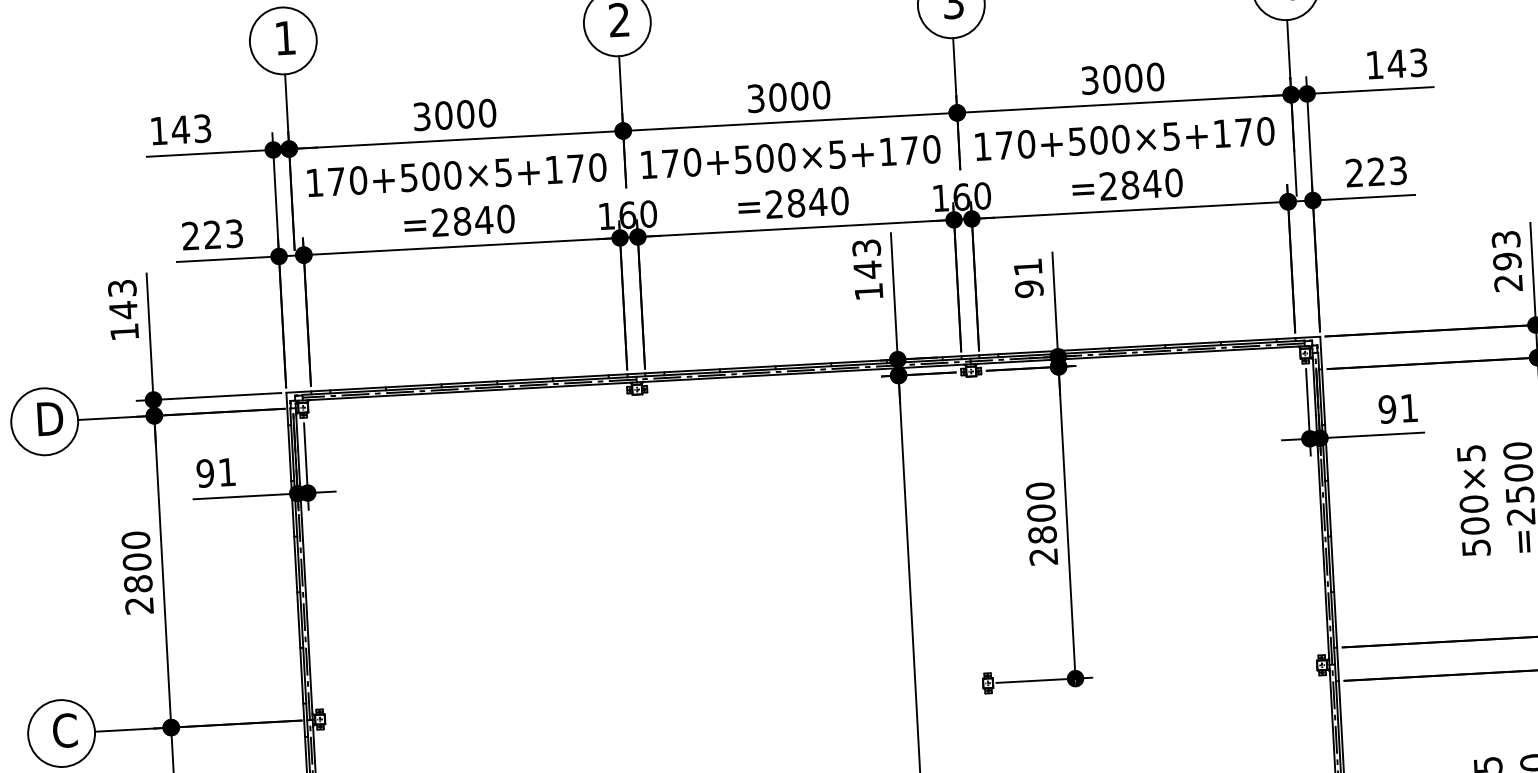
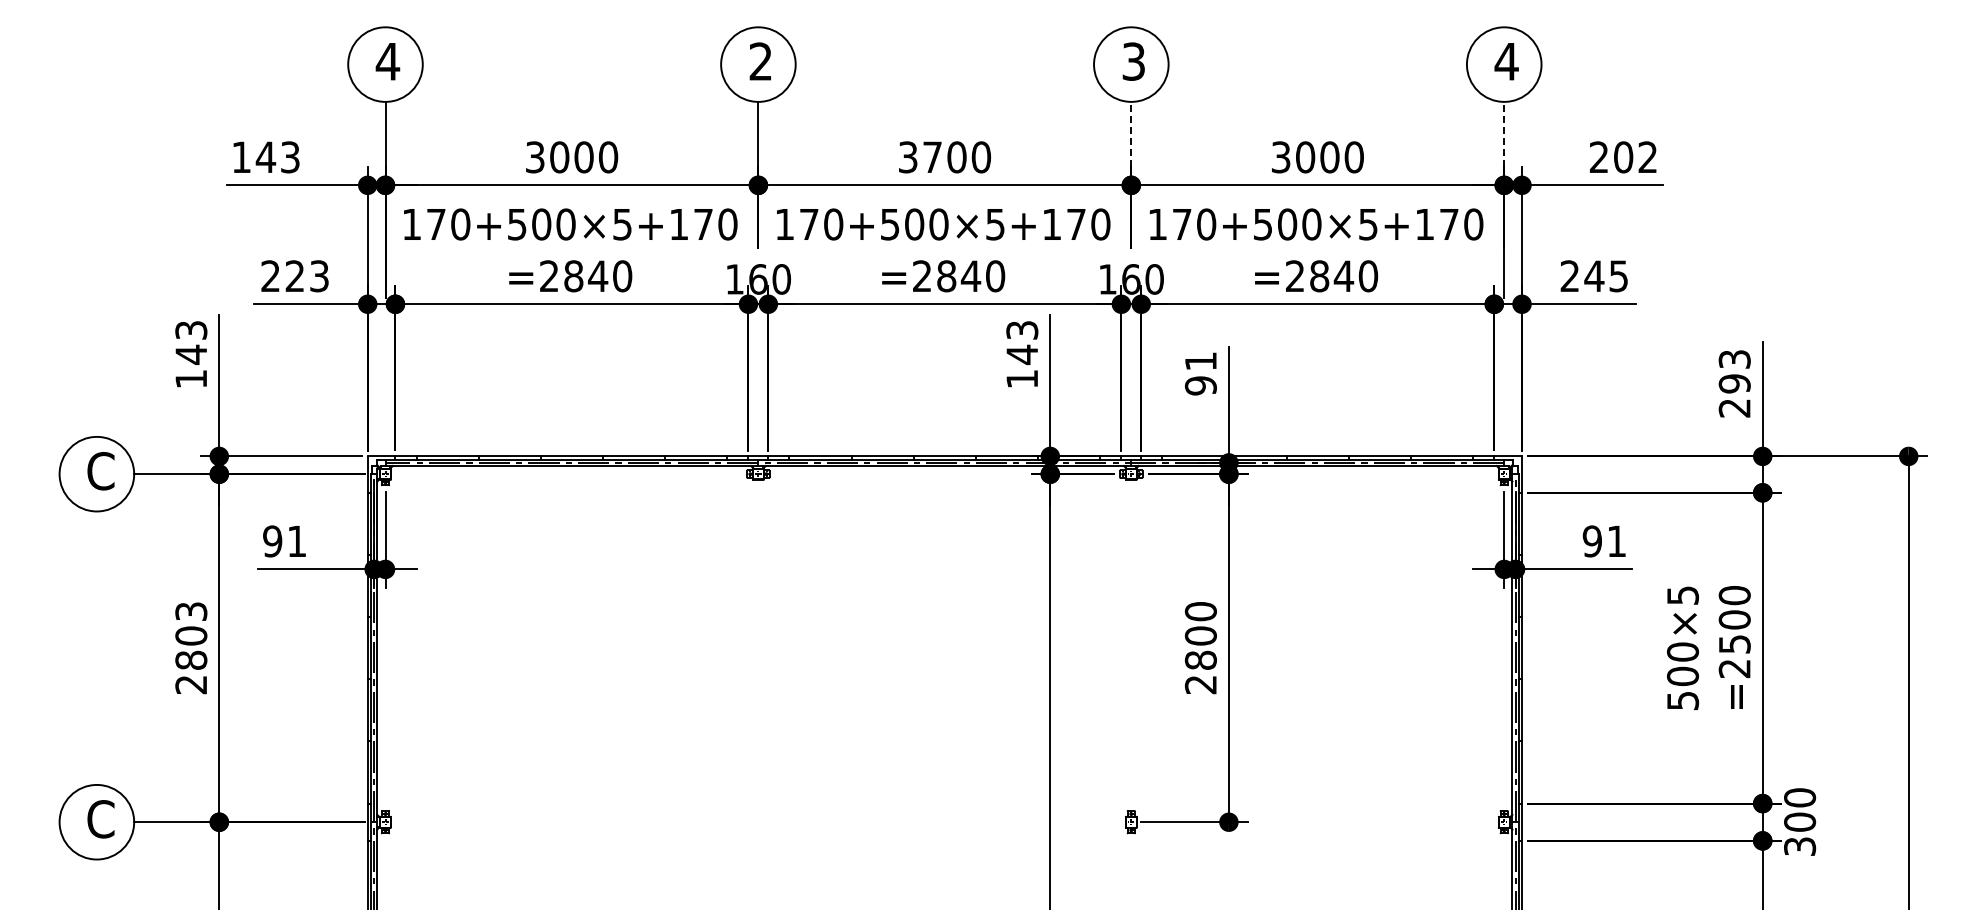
text: (284, 38) -> (387, 61), 1 -> 4
line: (1288, 48) -> (1504, 133), solid -> dashed
text: (1396, 64) -> (1623, 157), 143 -> 202
line: (954, 66) -> (1131, 133), solid -> dashed
text: (777, 97) -> (932, 157), 3000 -> 3700
text: (1386, 170) -> (1605, 275), 223 -> 245
text: (49, 419) -> (102, 471), D -> C
text: (136, 540) -> (191, 611), 2800 -> 2803

